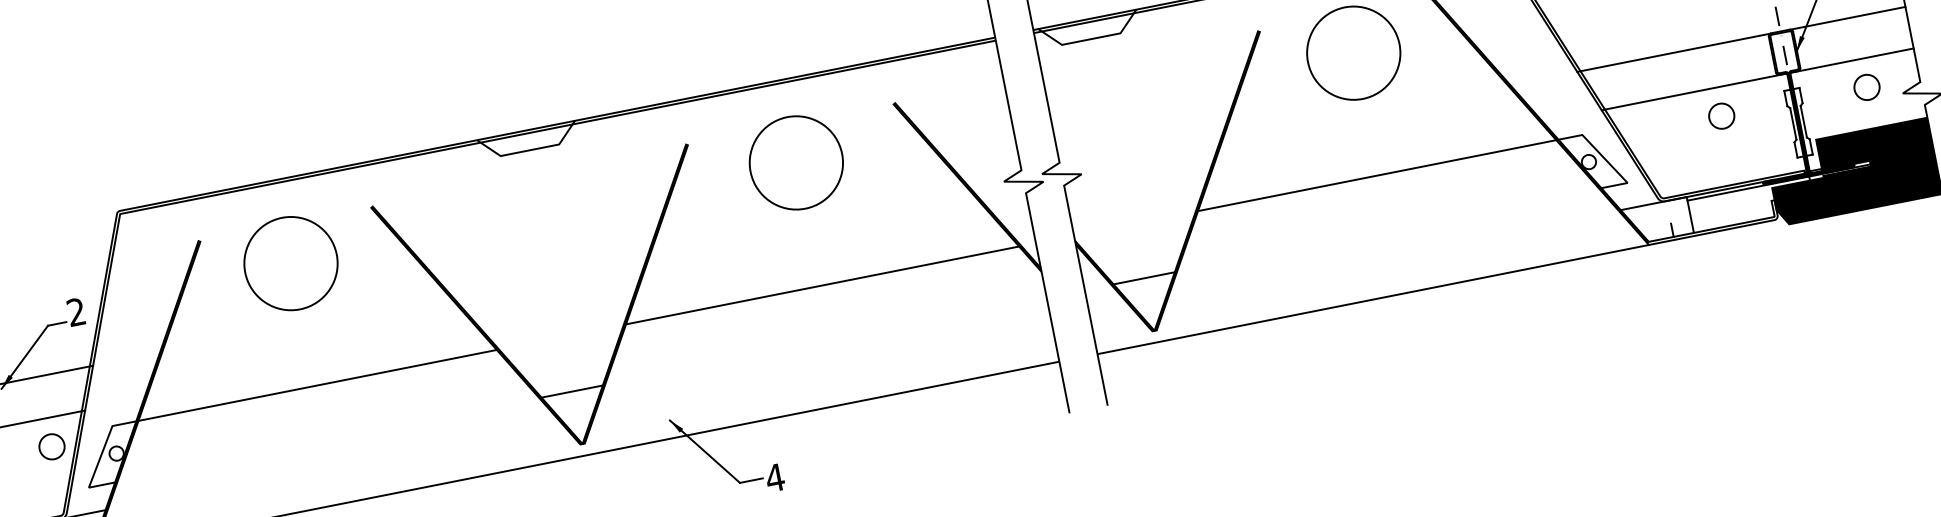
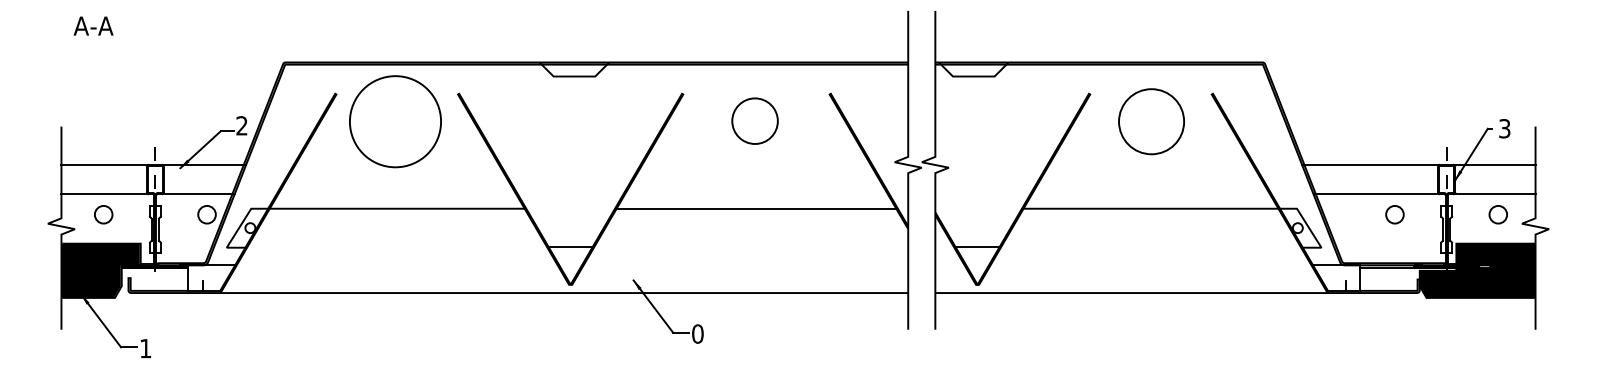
circle: (795, 161) -> (754, 120), size x0.7
circle: (290, 263) -> (395, 121), size x1.4
text: (774, 477) -> (697, 333), 4 -> 0

